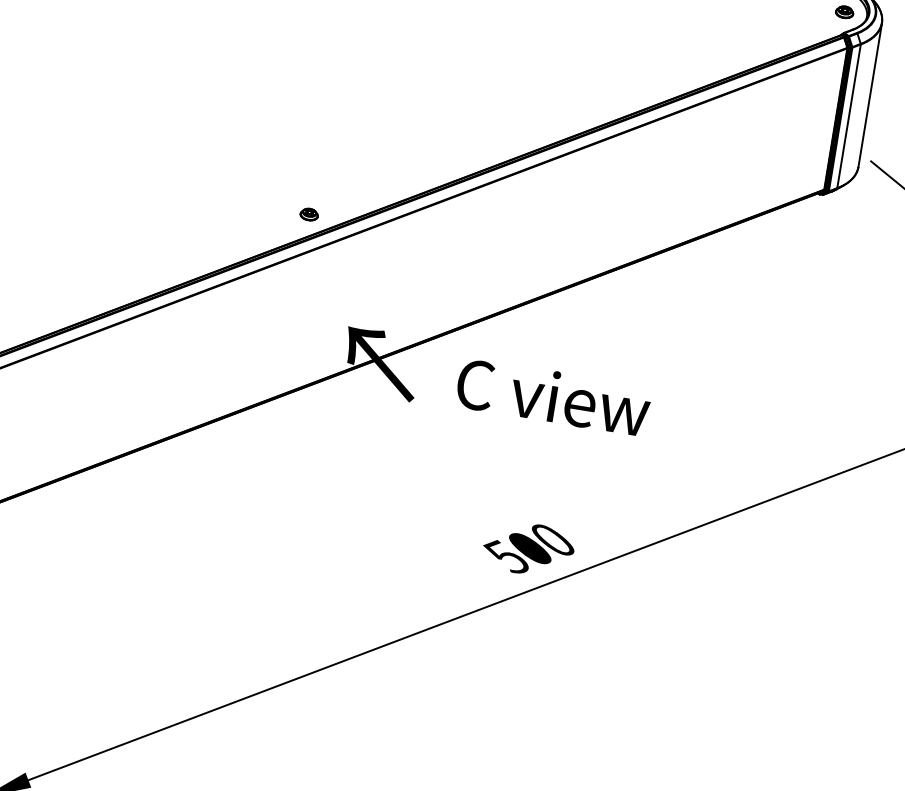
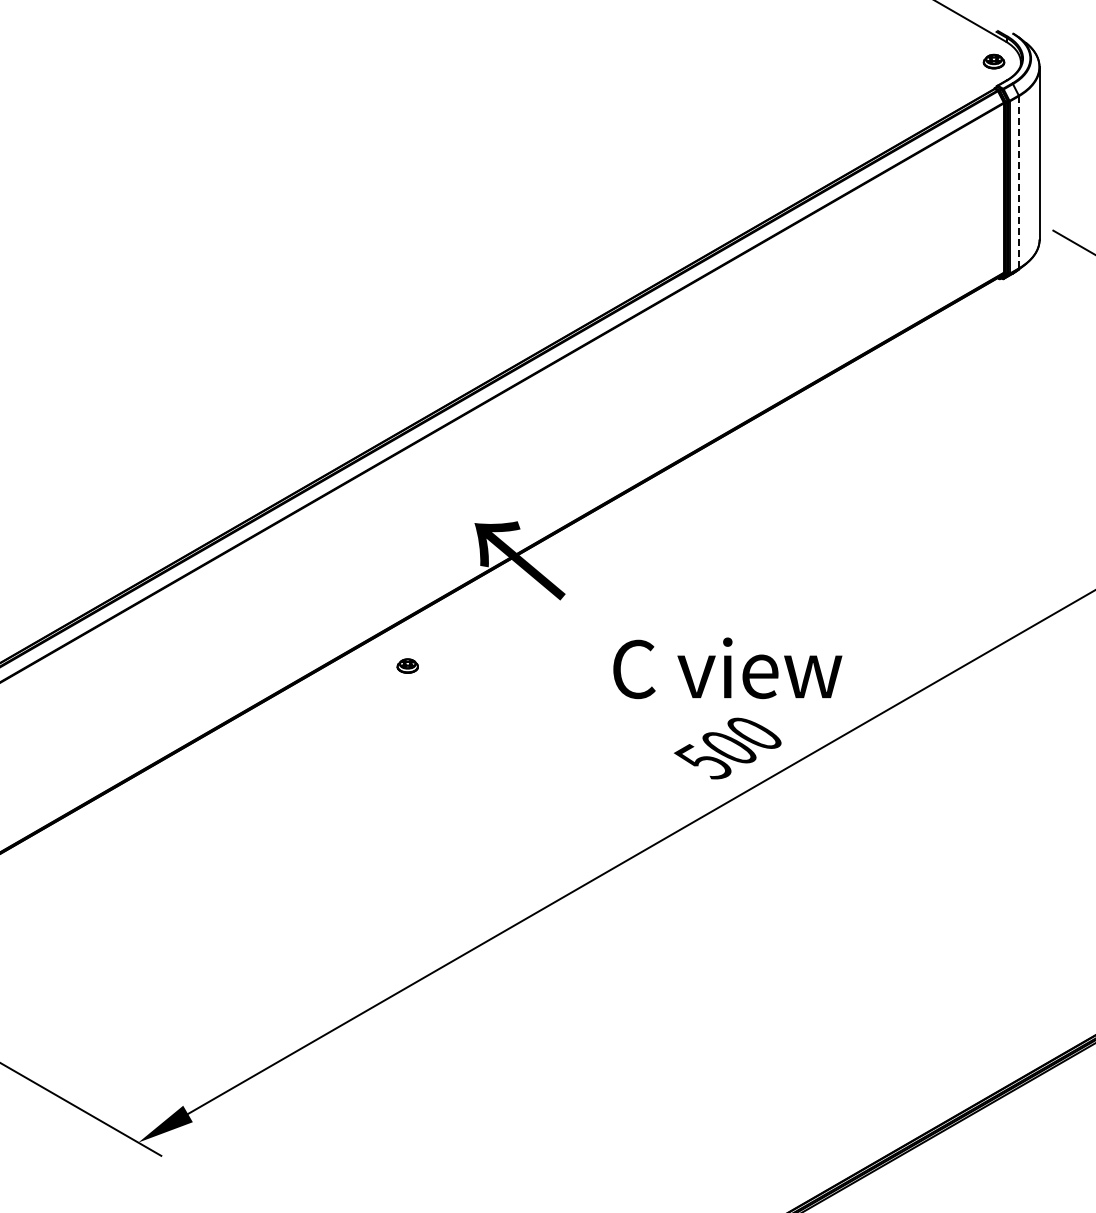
line: (848, 116) -> (1018, 182), solid -> dashed
part: (309, 214) -> (407, 665), moved
text: (553, 397) -> (727, 668), moved

